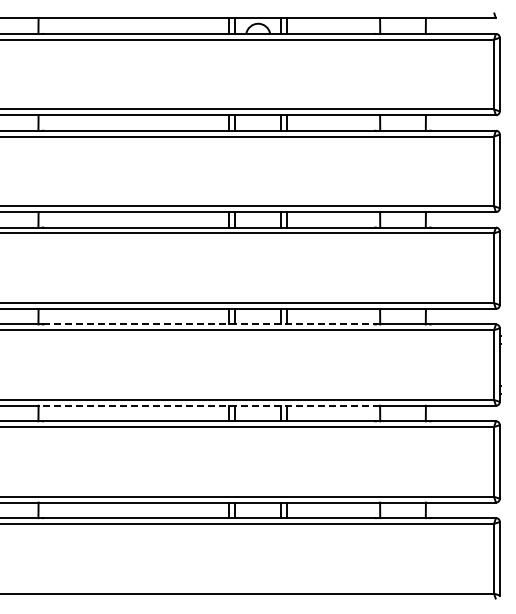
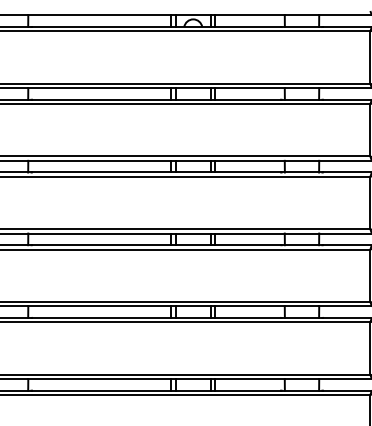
line: (209, 324) -> (156, 245), dashed -> solid
line: (209, 405) -> (156, 306), dashed -> solid

